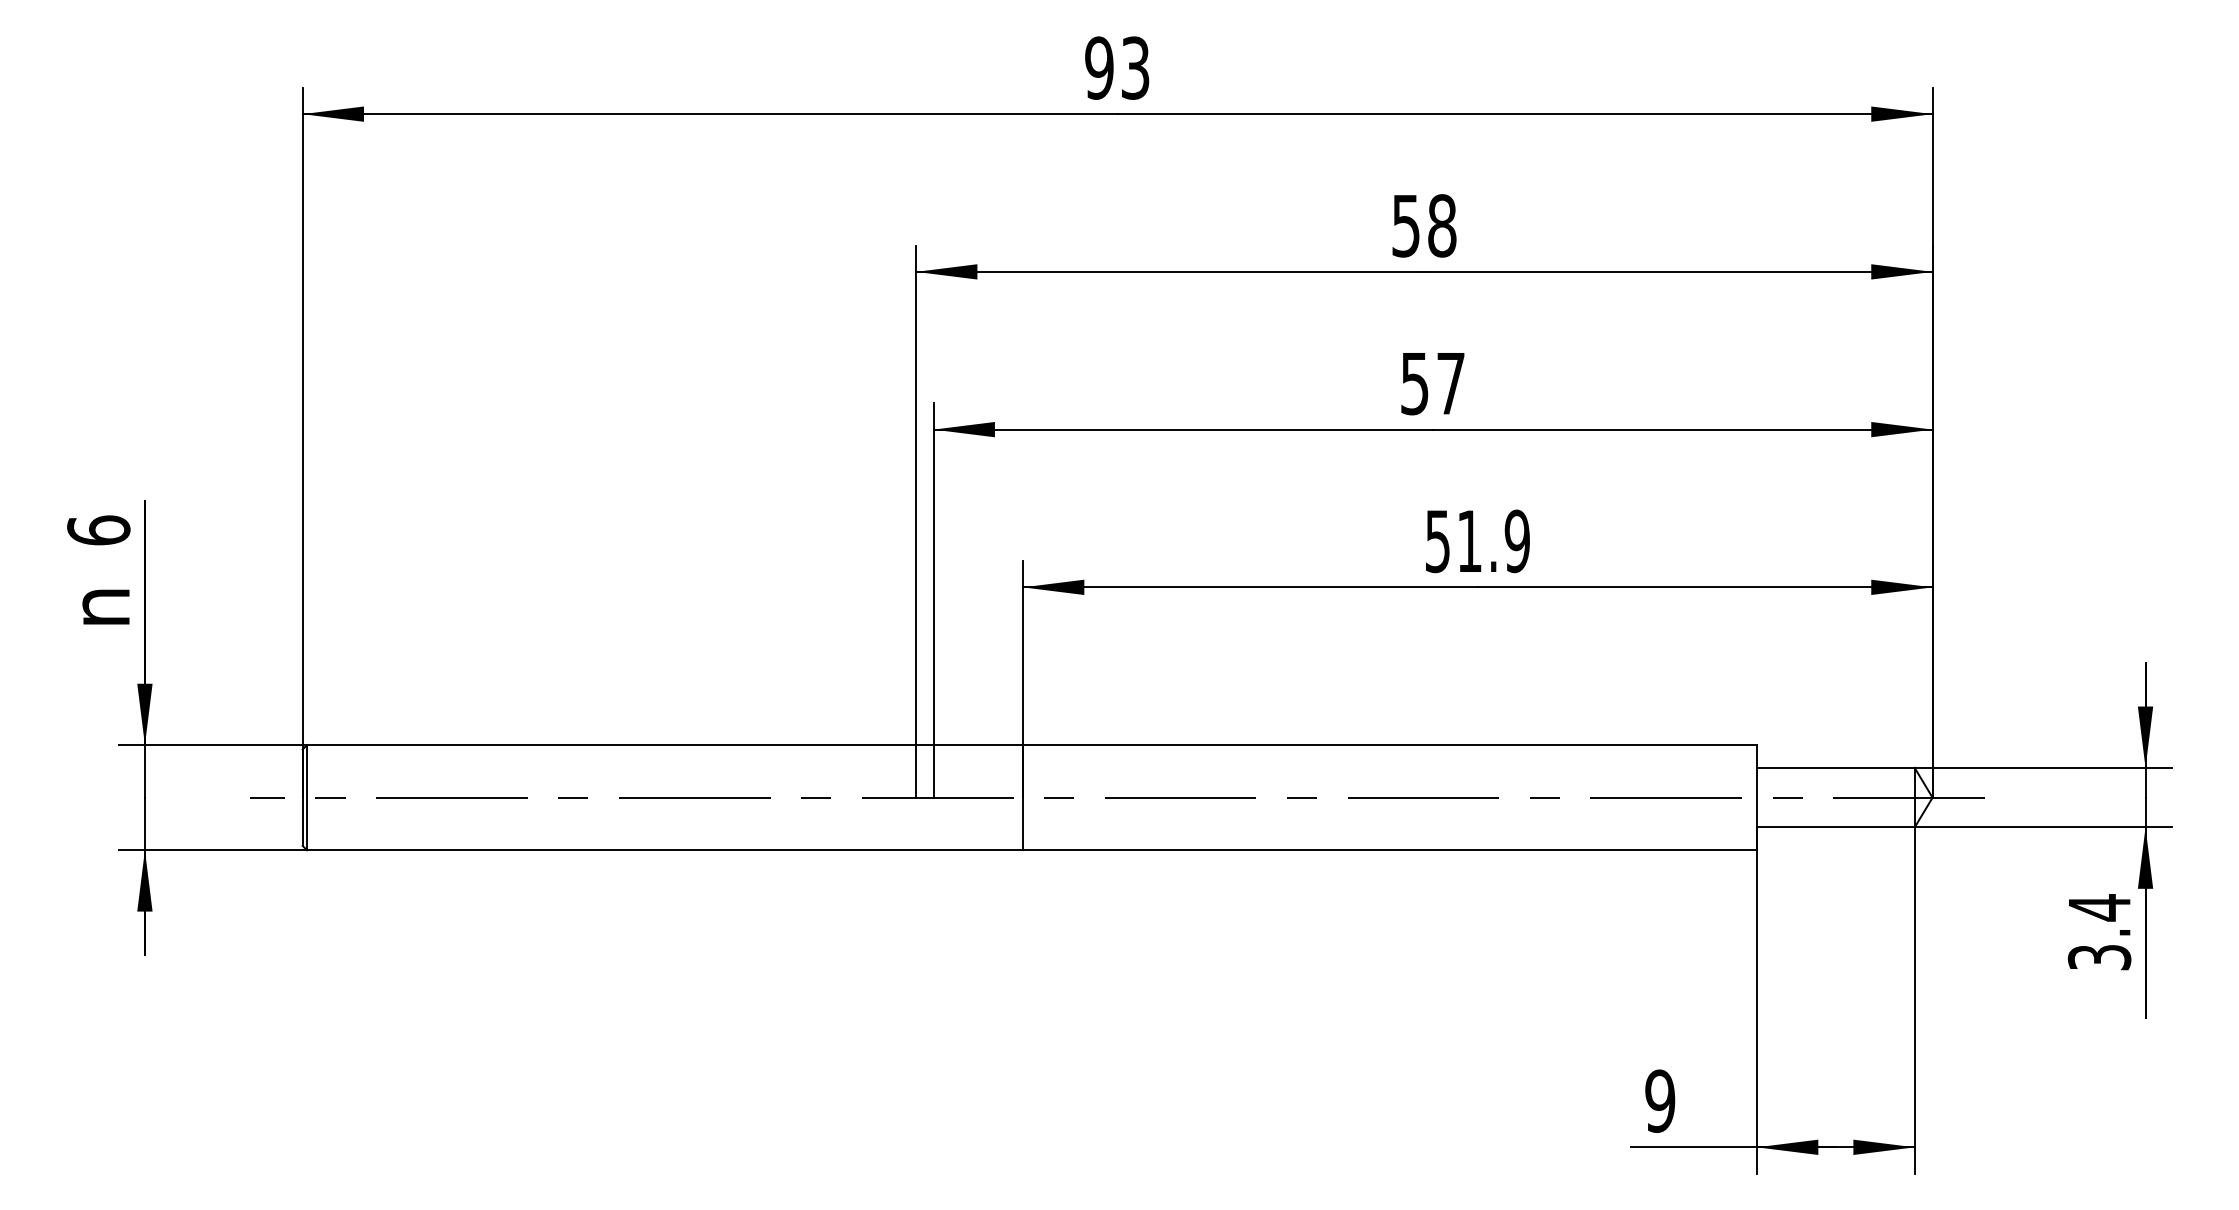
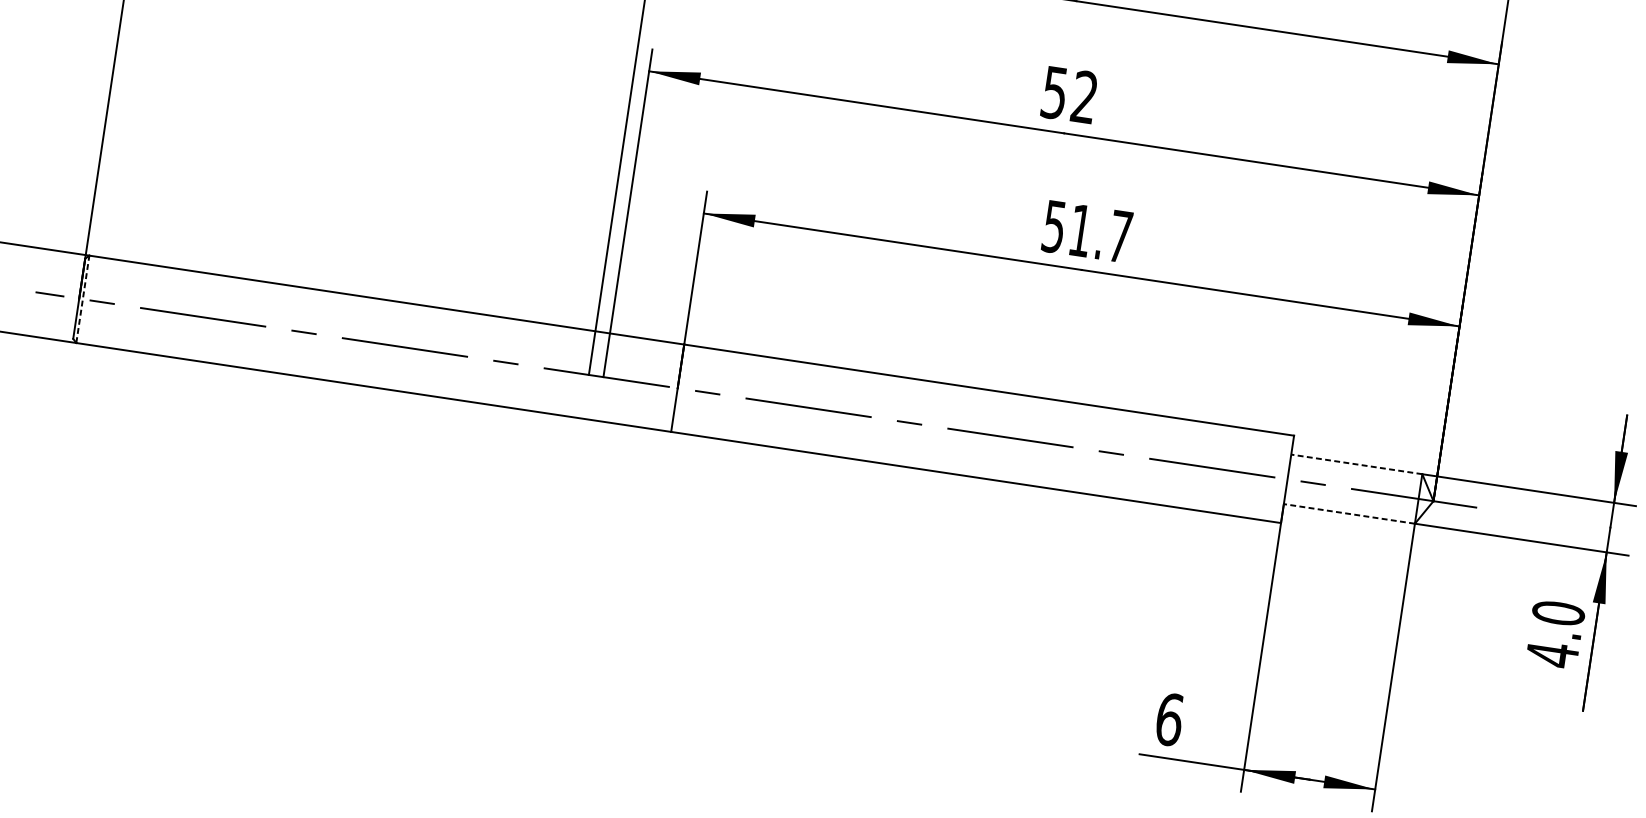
text: (1450, 382) -> (1084, 96), 57 -> 52
text: (1516, 541) -> (1119, 236), 51.9 -> 51.7
line: (1835, 767) -> (1356, 464), solid -> dashed
line: (307, 797) -> (83, 299), solid -> dashed
line: (1835, 827) -> (1349, 513), solid -> dashed
text: (2099, 932) -> (1555, 633), 3.4 -> 4.0
text: (1660, 1100) -> (1169, 719), 9 -> 6

